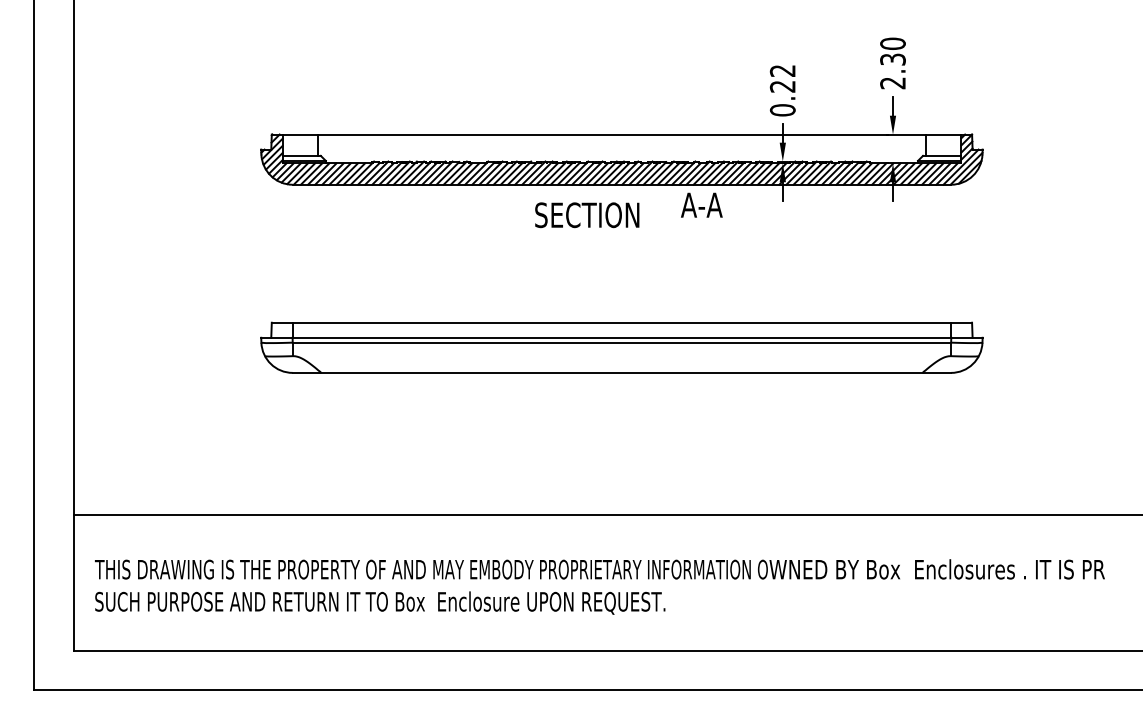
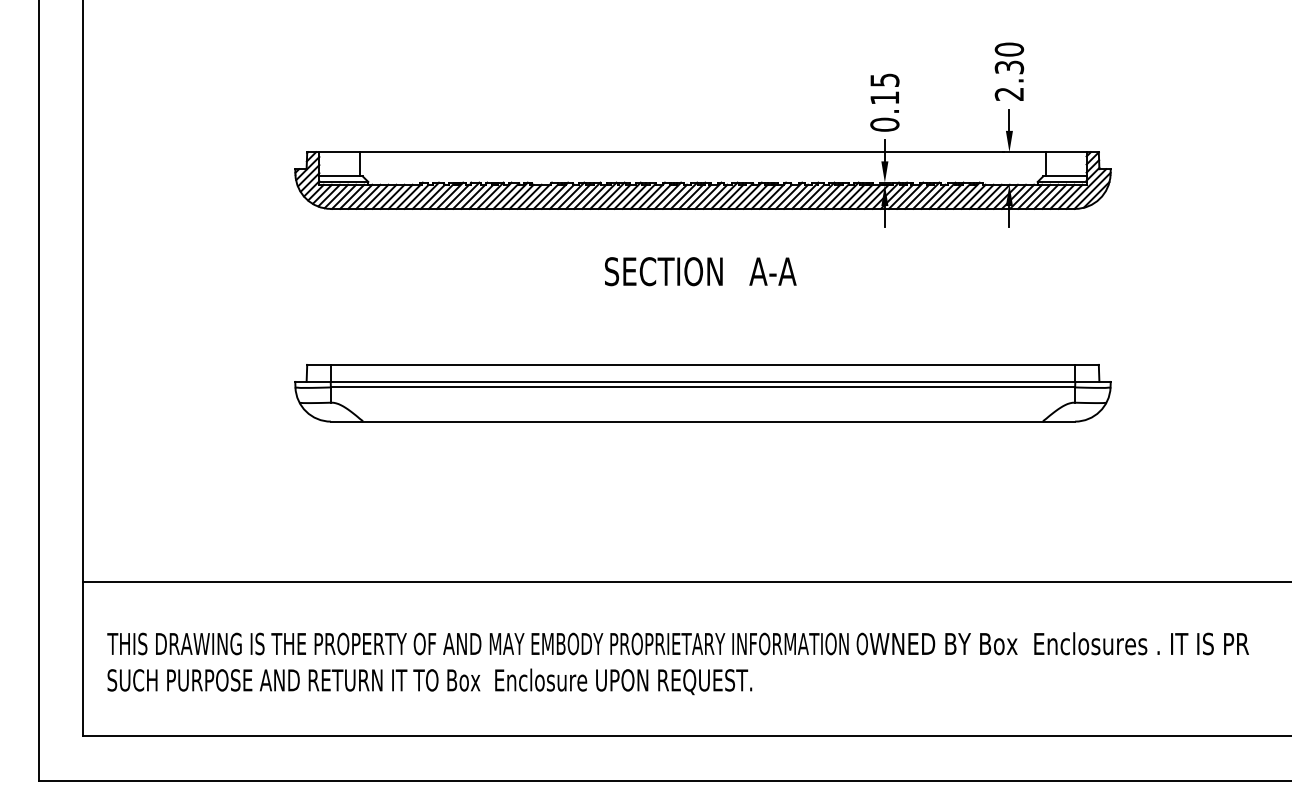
text: (782, 78) -> (884, 88), 0.22 -> 0.15
text: (701, 204) -> (772, 270), moved
text: (587, 215) -> (664, 271), moved

